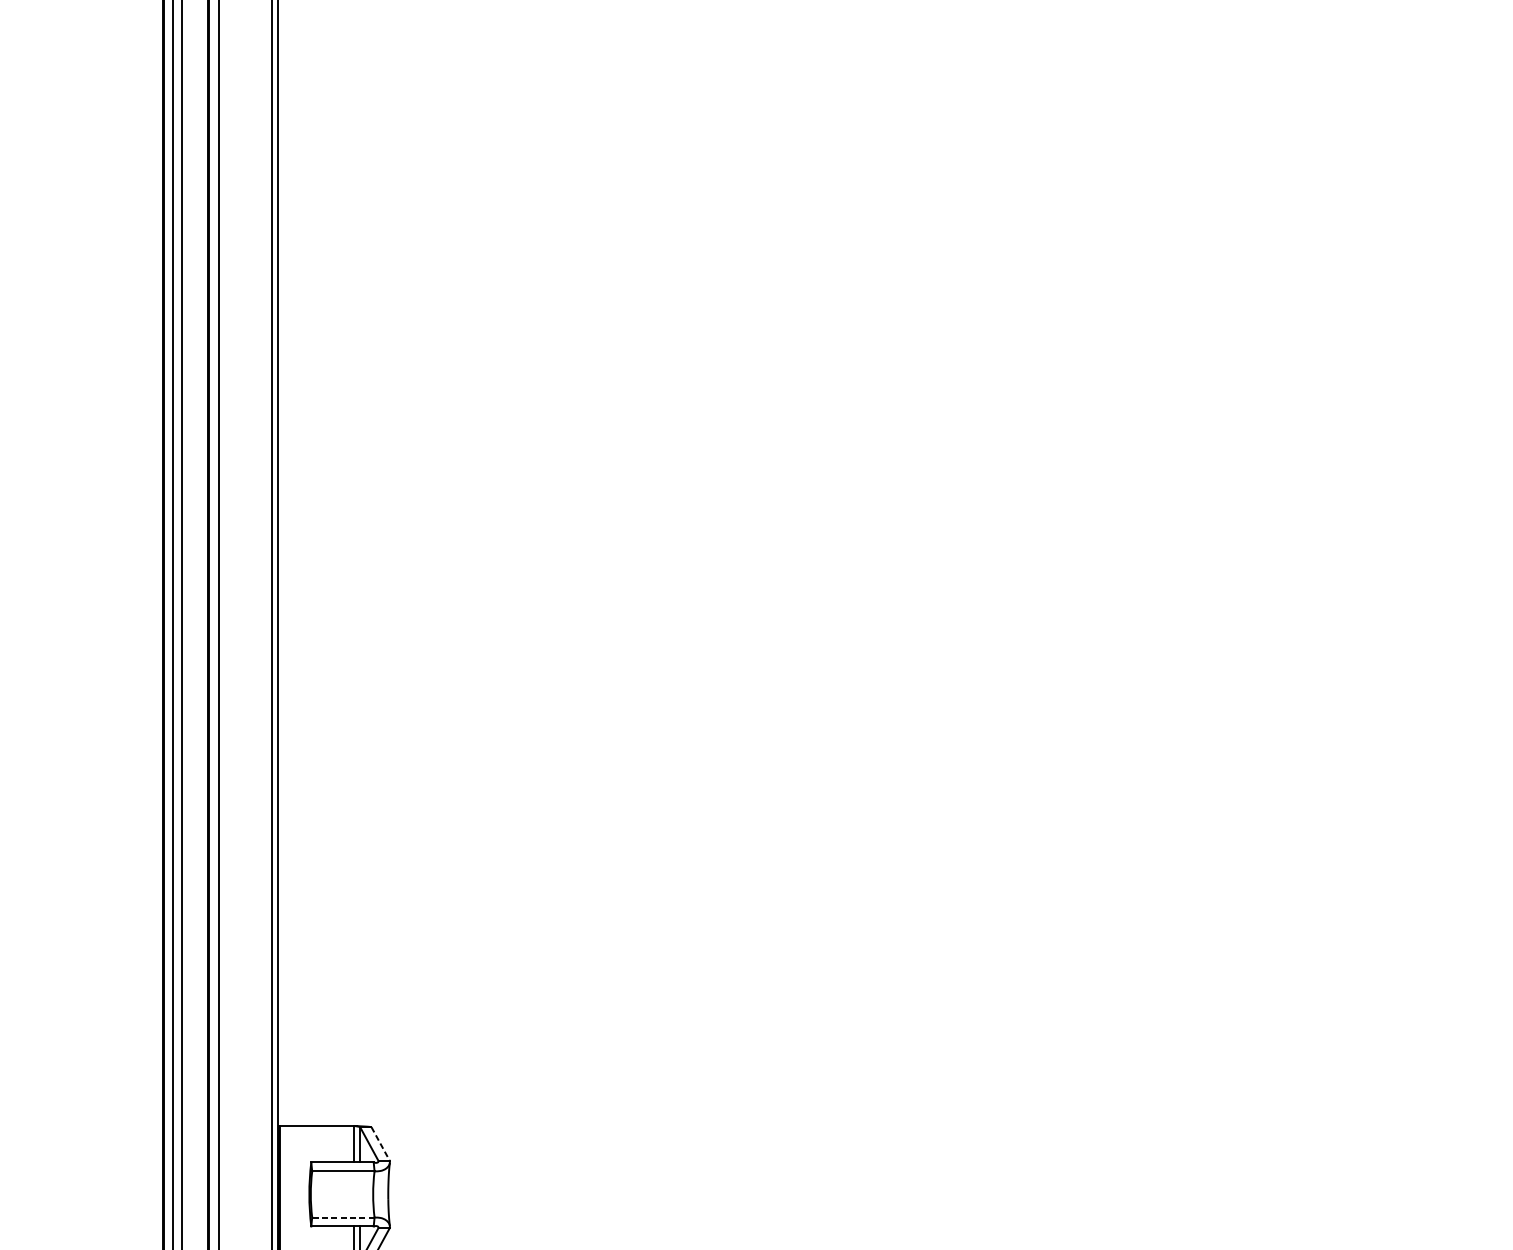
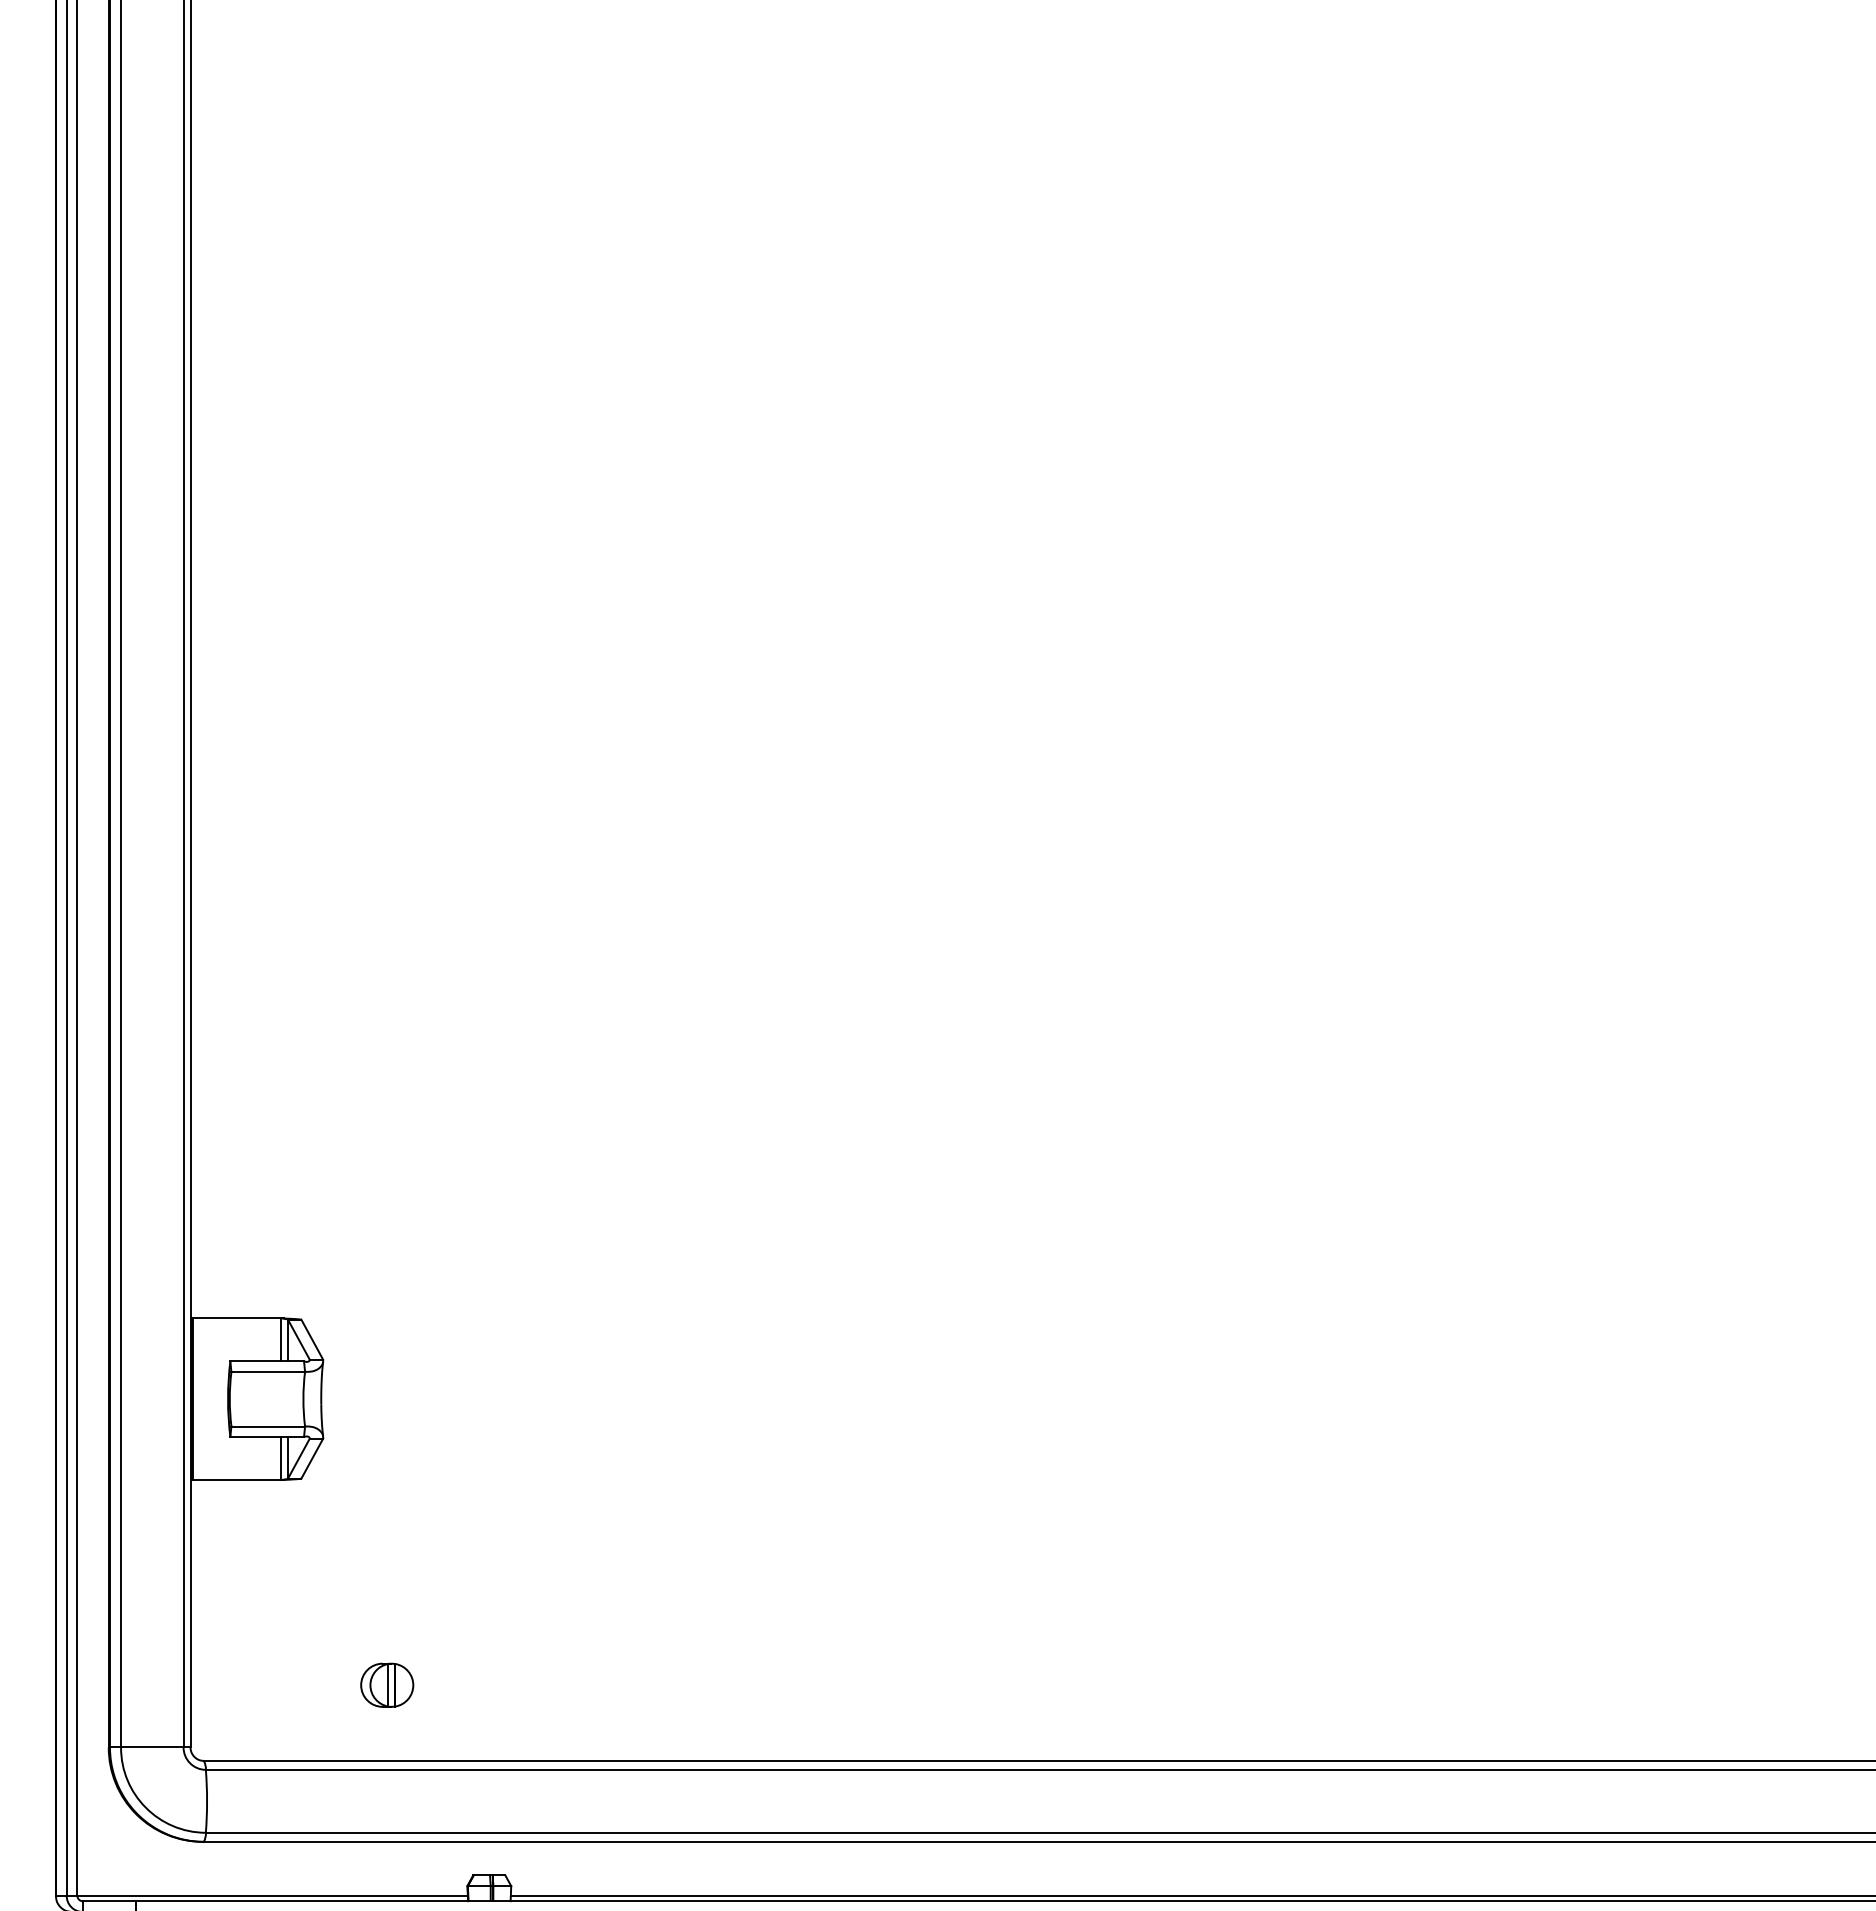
line: (380, 1143) -> (312, 1339), dashed -> solid
line: (343, 1217) -> (268, 1426), dashed -> solid

